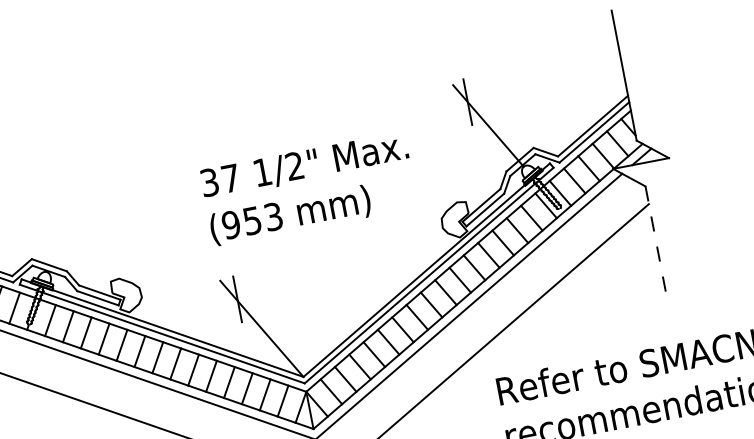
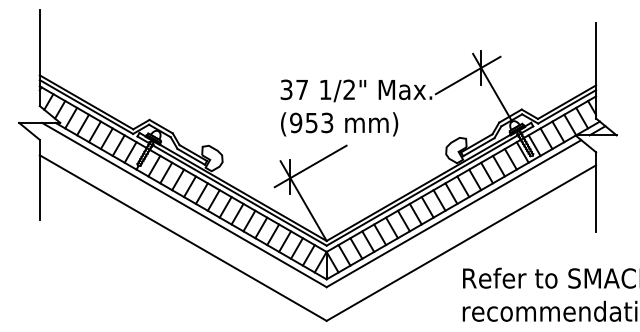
line: (451, 115) -> (467, 75), added
line: (656, 240) -> (596, 192), dashed -> solid
line: (262, 280) -> (310, 166), added

